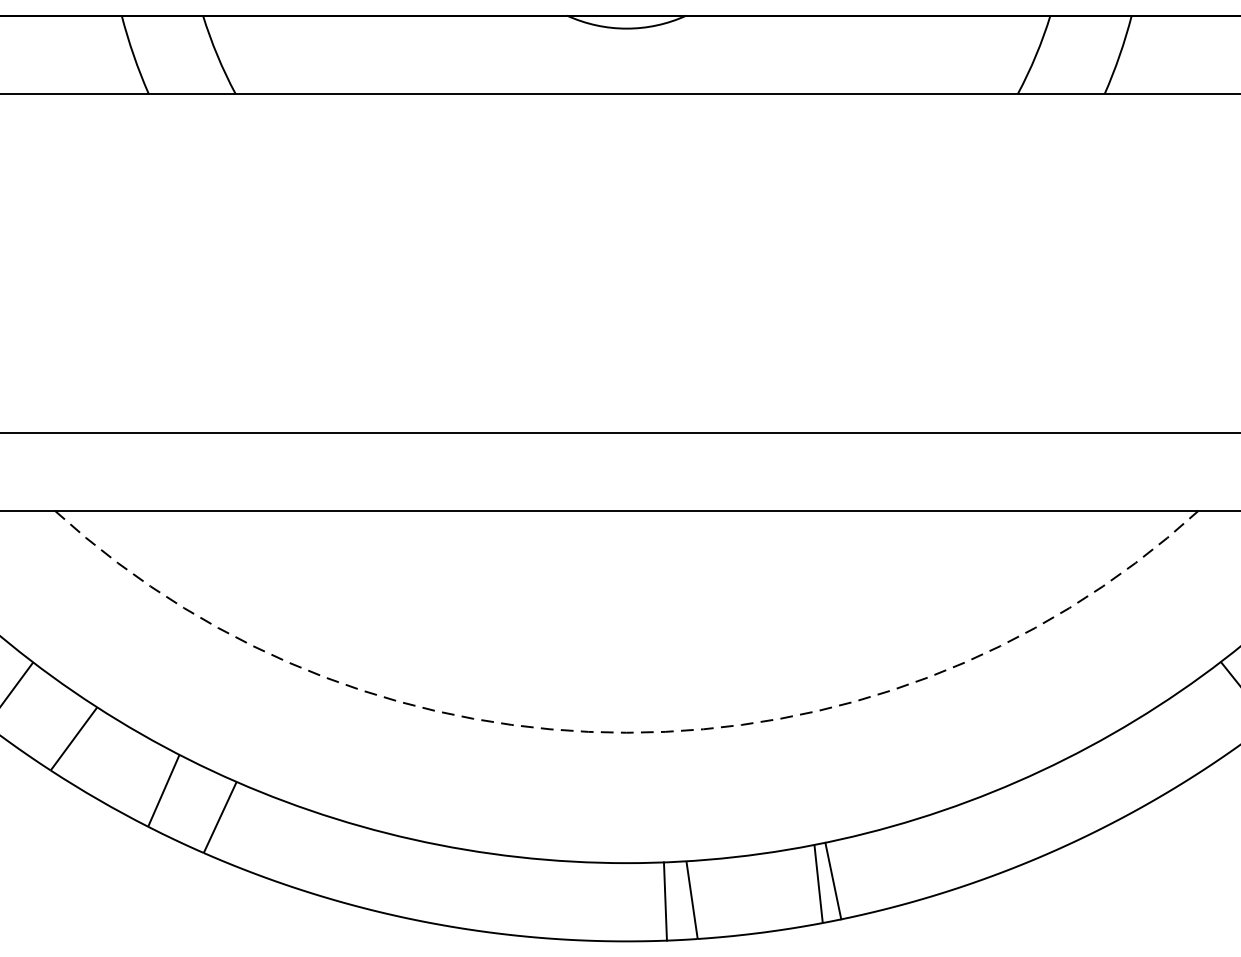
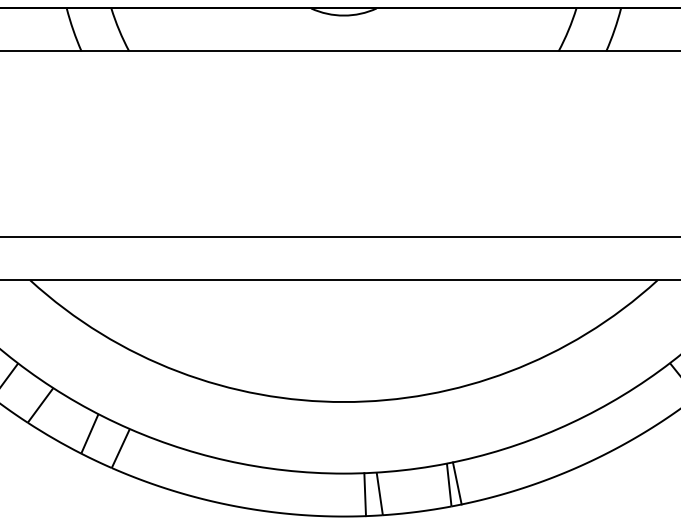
arc: (625, 733) -> (343, 402), dashed -> solid

